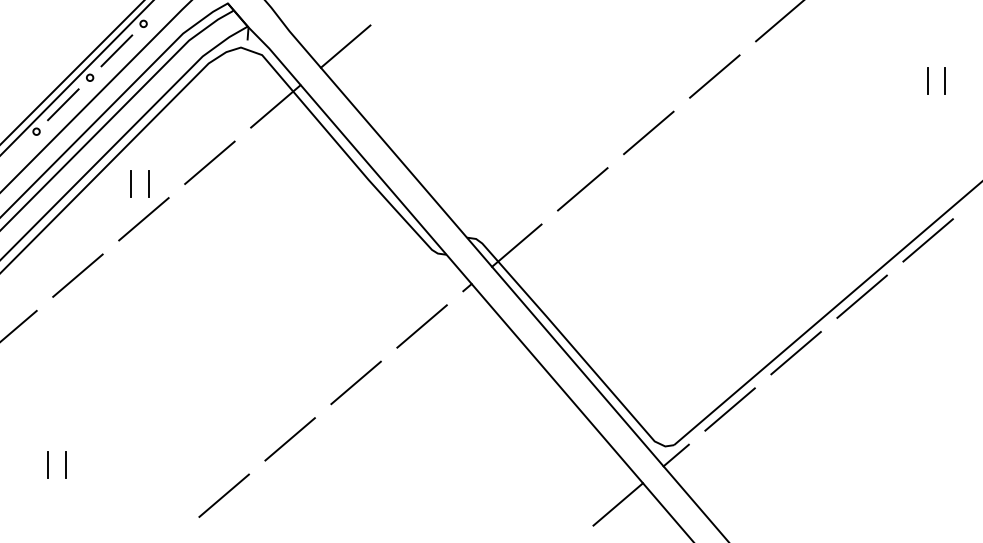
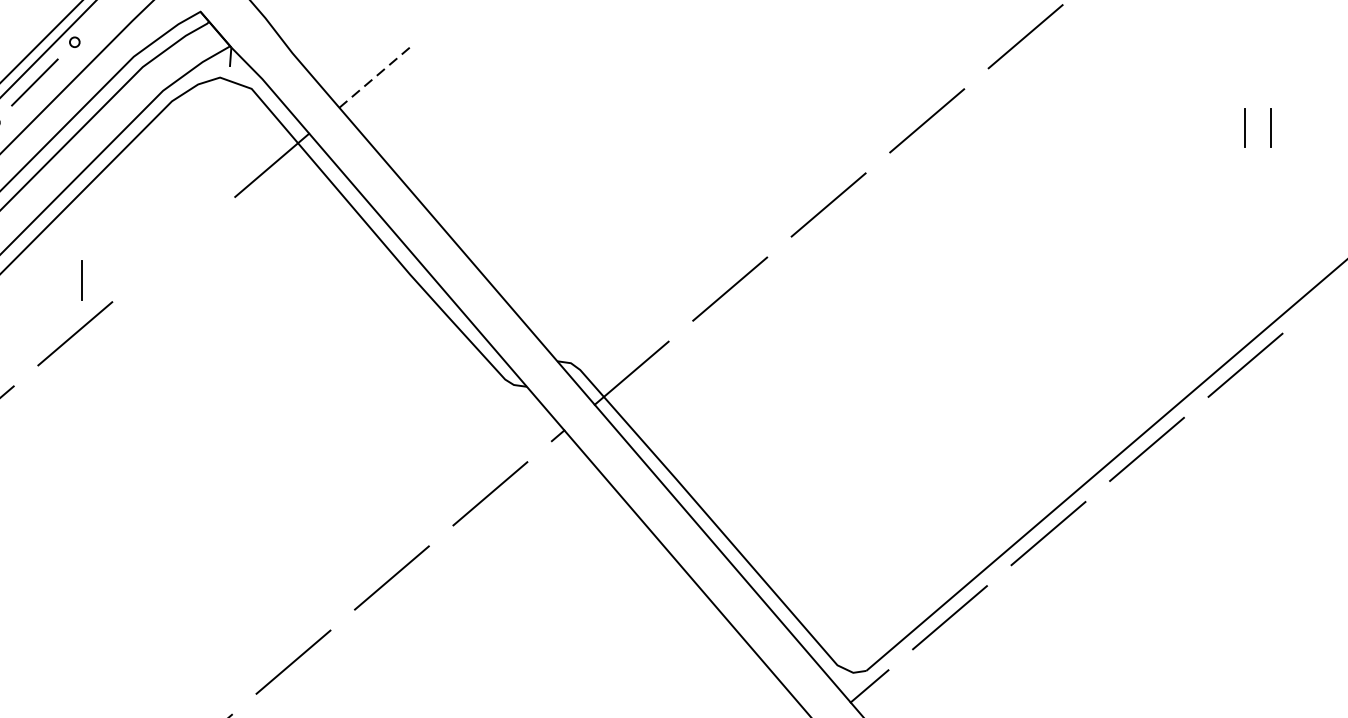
line: (345, 46) -> (376, 76), solid -> dashed
line: (209, 162) -> (173, 249), removed
line: (131, 183) -> (56, 280), removed

